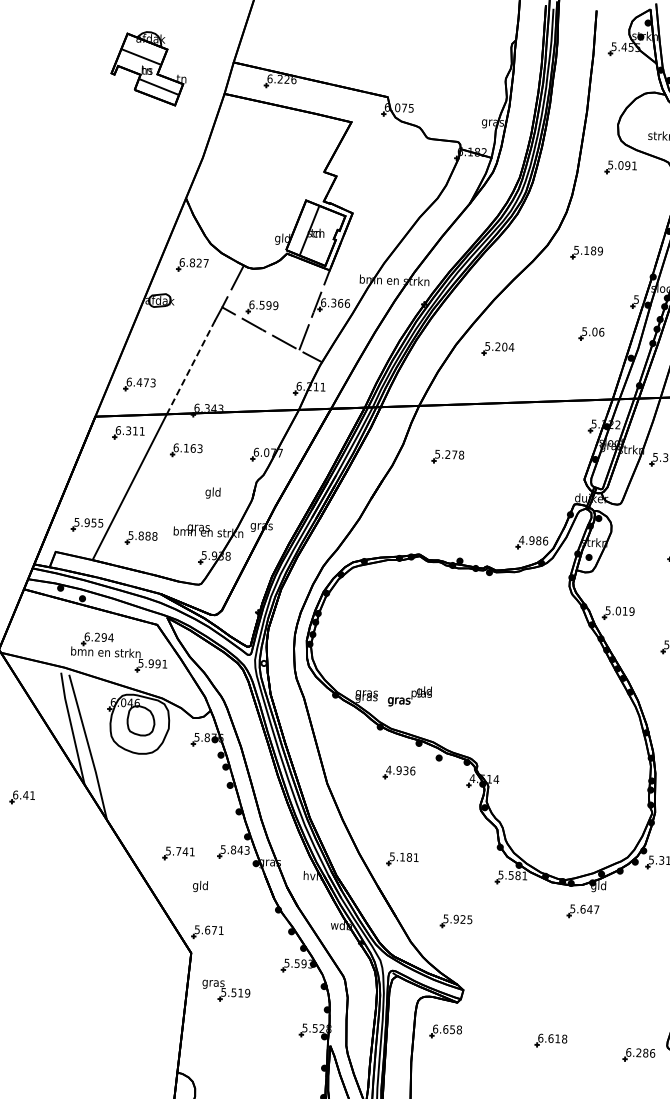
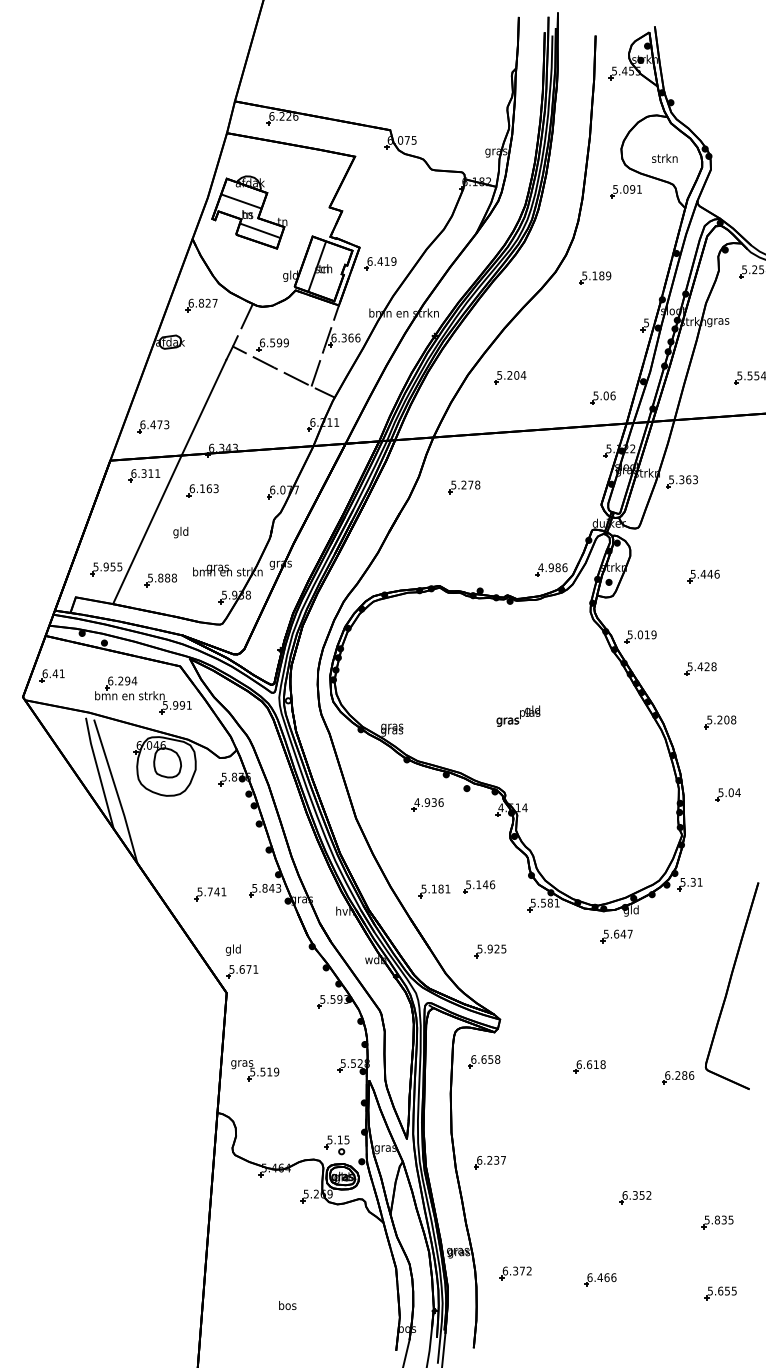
part: (148, 68) -> (249, 212), moved
part: (372, 230) -> (380, 263), added
part: (591, 333) -> (602, 397), moved
line: (191, 367) -> (204, 407), dashed -> solid
text: (212, 493) -> (180, 532), moved
text: (410, 695) -> (518, 715), moved
part: (21, 796) -> (51, 675), moved
part: (447, 856) -> (479, 886), added
text: (199, 885) -> (232, 949), moved
part: (226, 990) -> (255, 1070), moved

